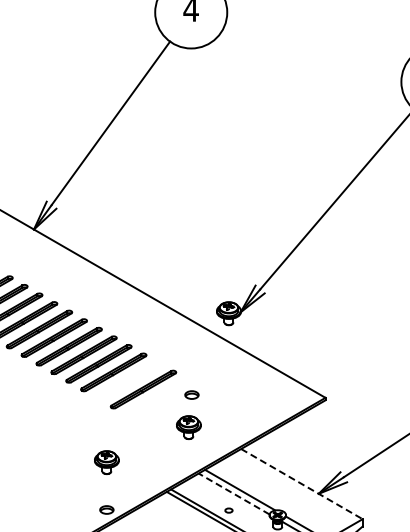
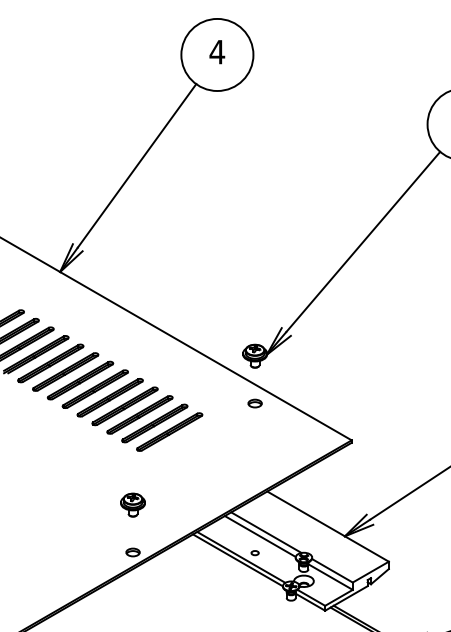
part: (128, 380) -> (154, 423), added
part: (191, 394) -> (254, 403), moved
part: (188, 426) -> (214, 469), removed
line: (302, 483) -> (328, 526), dashed -> solid
line: (234, 493) -> (260, 536), dashed -> solid

